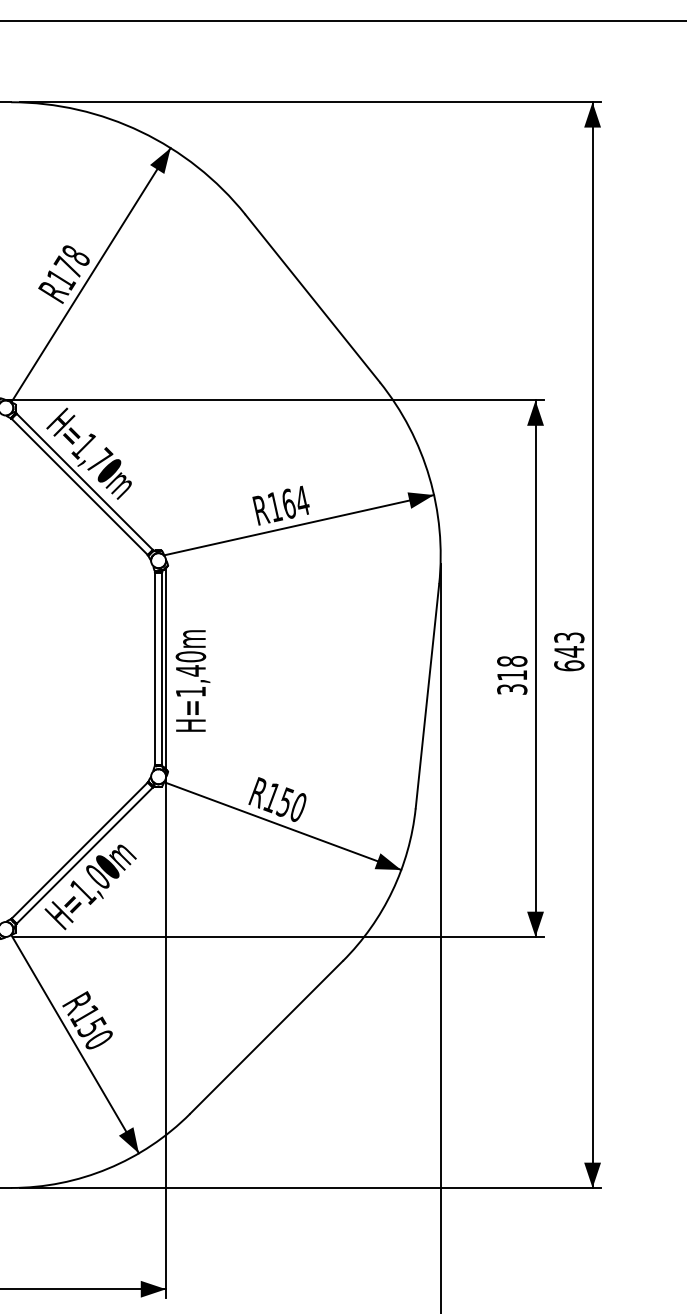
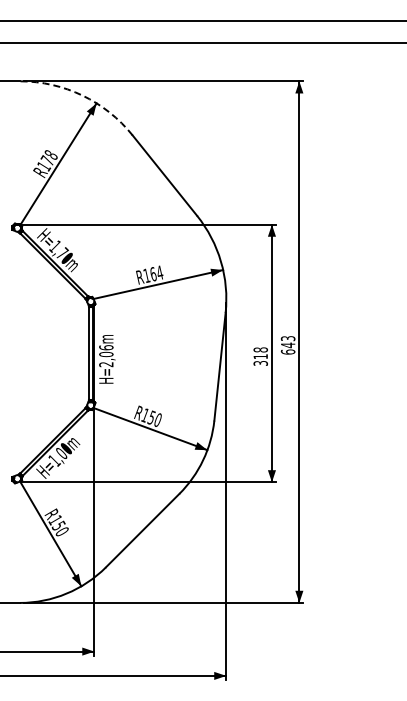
arc: (141, 131) -> (82, 95), solid -> dashed
text: (191, 675) -> (106, 356), H=1,40m -> H=2,06m

